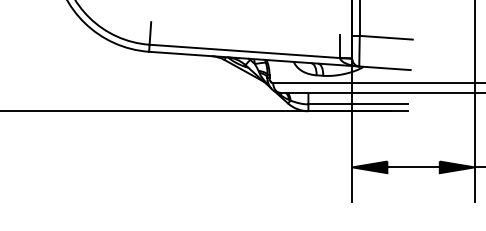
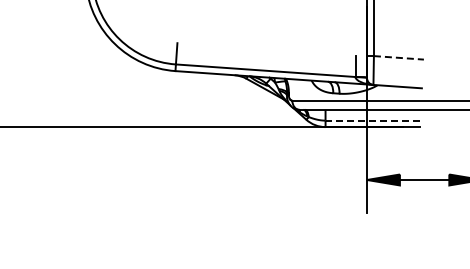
line: (386, 37) -> (399, 57), solid -> dashed
line: (358, 104) -> (372, 120), solid -> dashed

